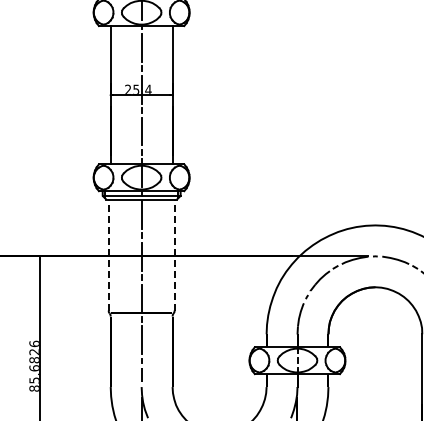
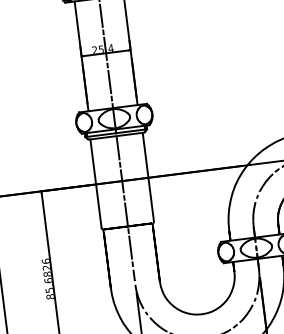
line: (108, 254) -> (95, 182), dashed -> solid
line: (174, 254) -> (148, 176), dashed -> solid

